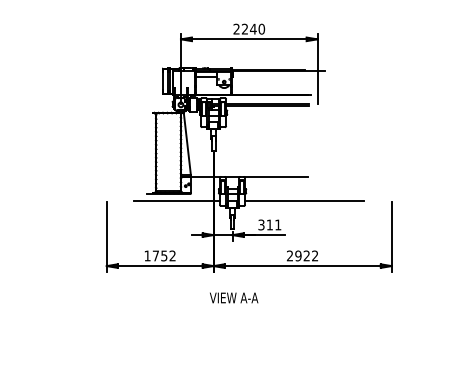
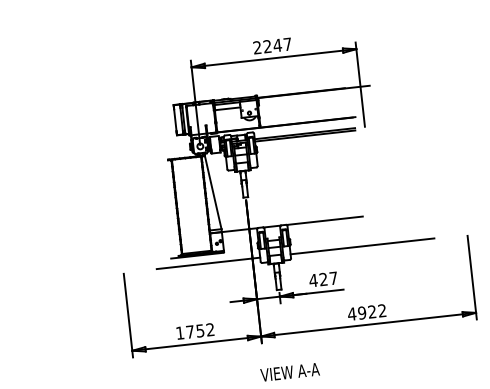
text: (261, 28) -> (287, 43), 2240 -> 2247
text: (269, 224) -> (323, 278), 311 -> 427
text: (289, 255) -> (351, 313), 2922 -> 4922

